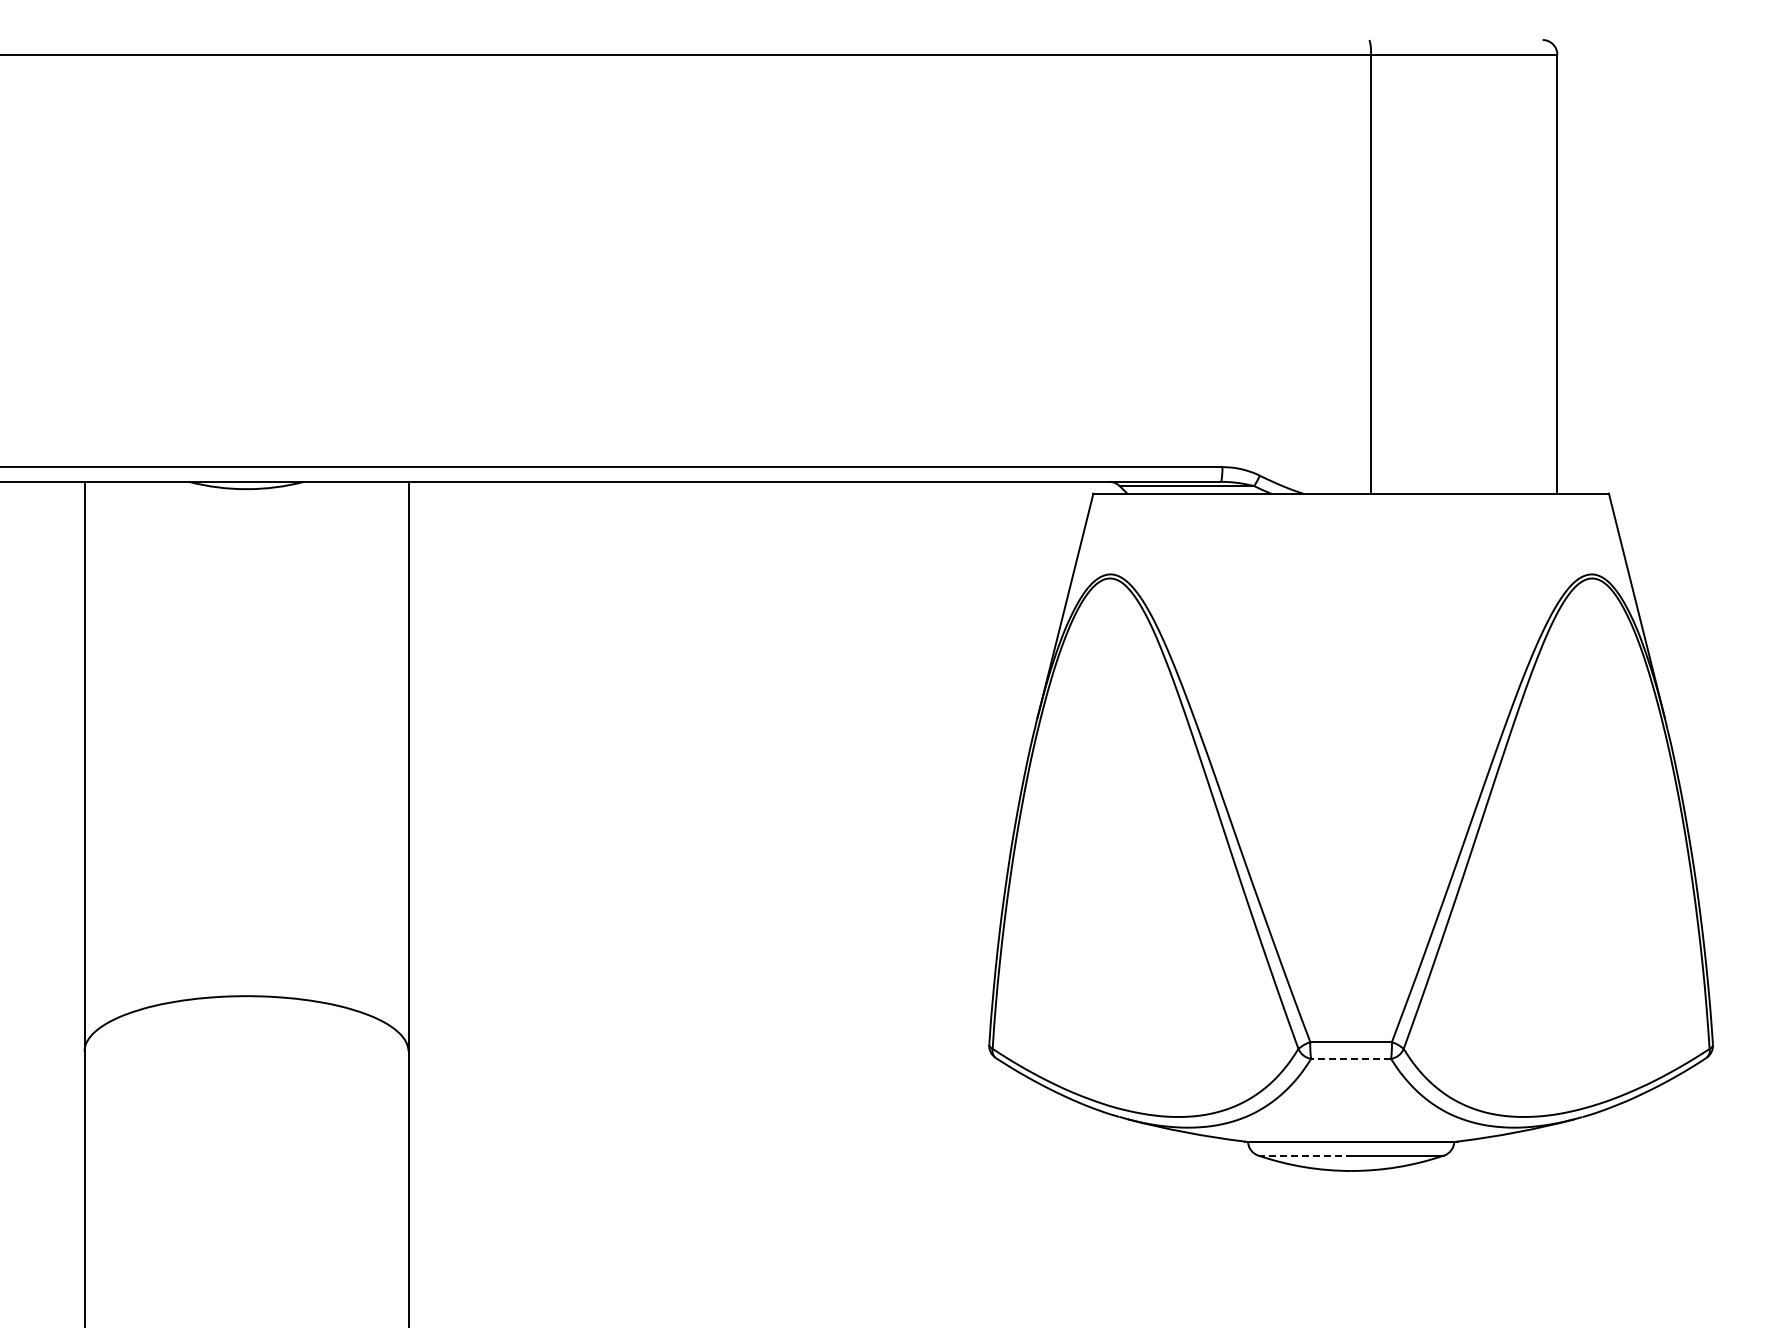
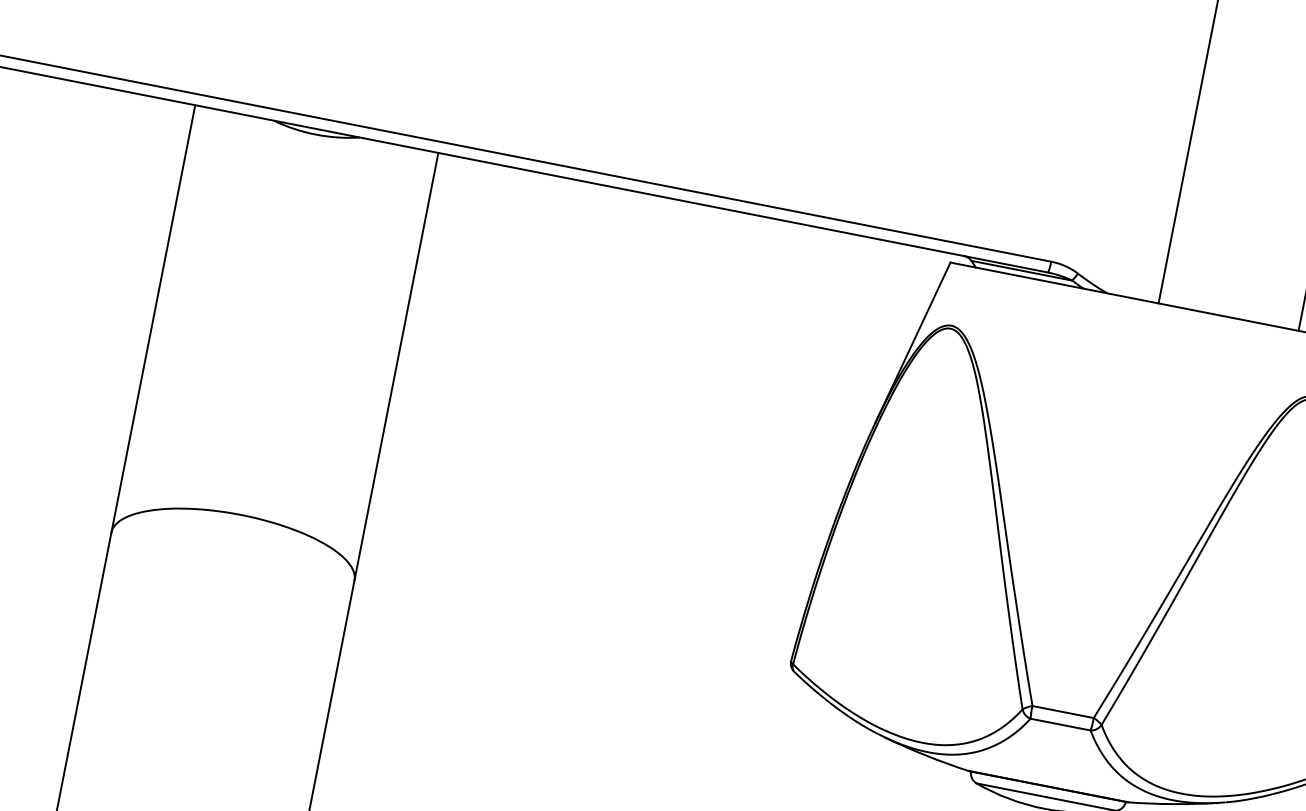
line: (1351, 1058) -> (1060, 724), dashed -> solid
line: (1304, 1155) -> (1011, 790), dashed -> solid

